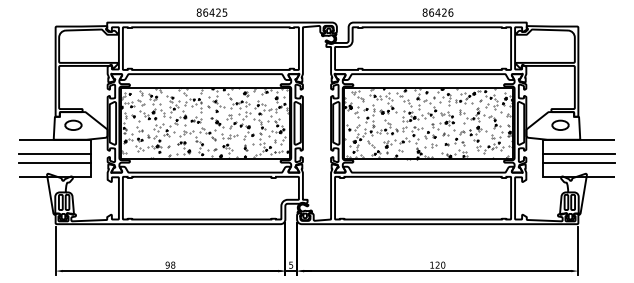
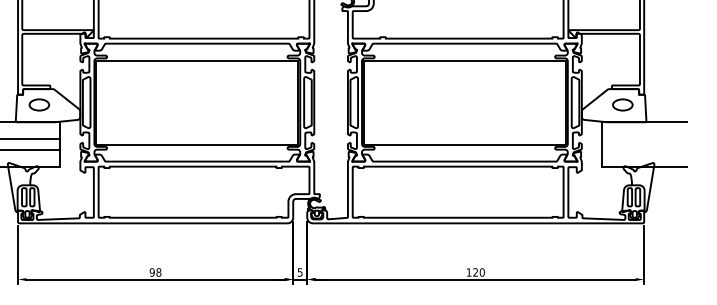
hatch: (204, 123) -> (196, 102), removed
hatch: (428, 123) -> (464, 102), removed
line: (578, 153) -> (644, 138), removed
line: (578, 163) -> (644, 150), removed

